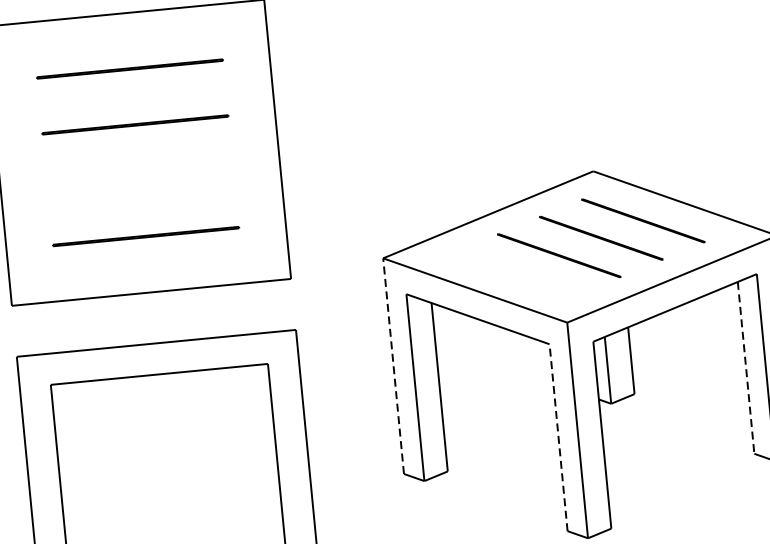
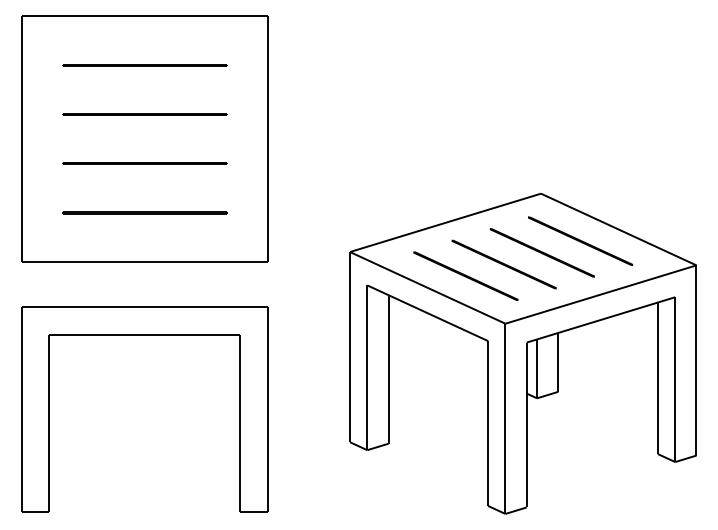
line: (140, 180) -> (144, 163), added
line: (516, 272) -> (465, 275), added
line: (394, 365) -> (350, 346), dashed -> solid
line: (745, 368) -> (657, 378), dashed -> solid
line: (558, 437) -> (488, 423), dashed -> solid

